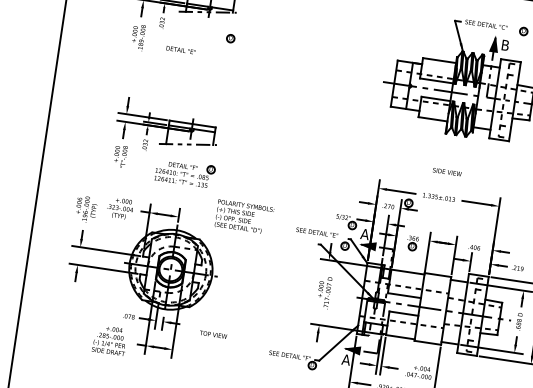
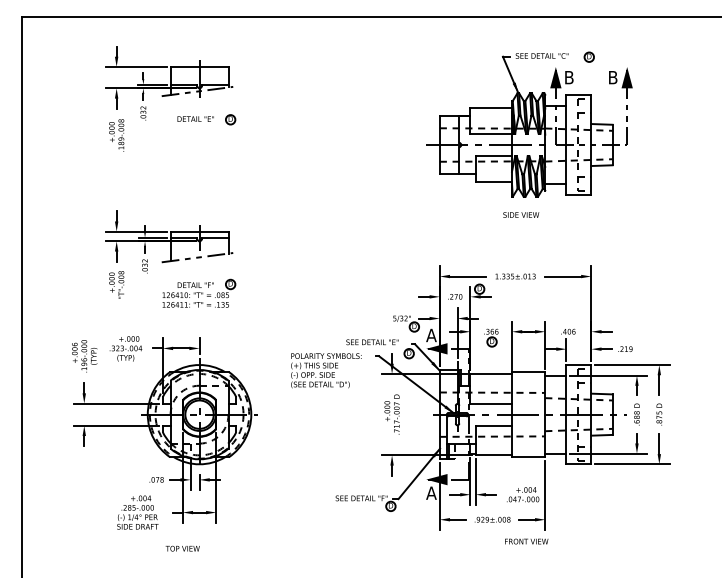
text: (180, 49) -> (195, 118), moved
text: (447, 171) -> (521, 214), moved
text: (244, 217) -> (326, 370), moved
text: (213, 334) -> (182, 548), moved

